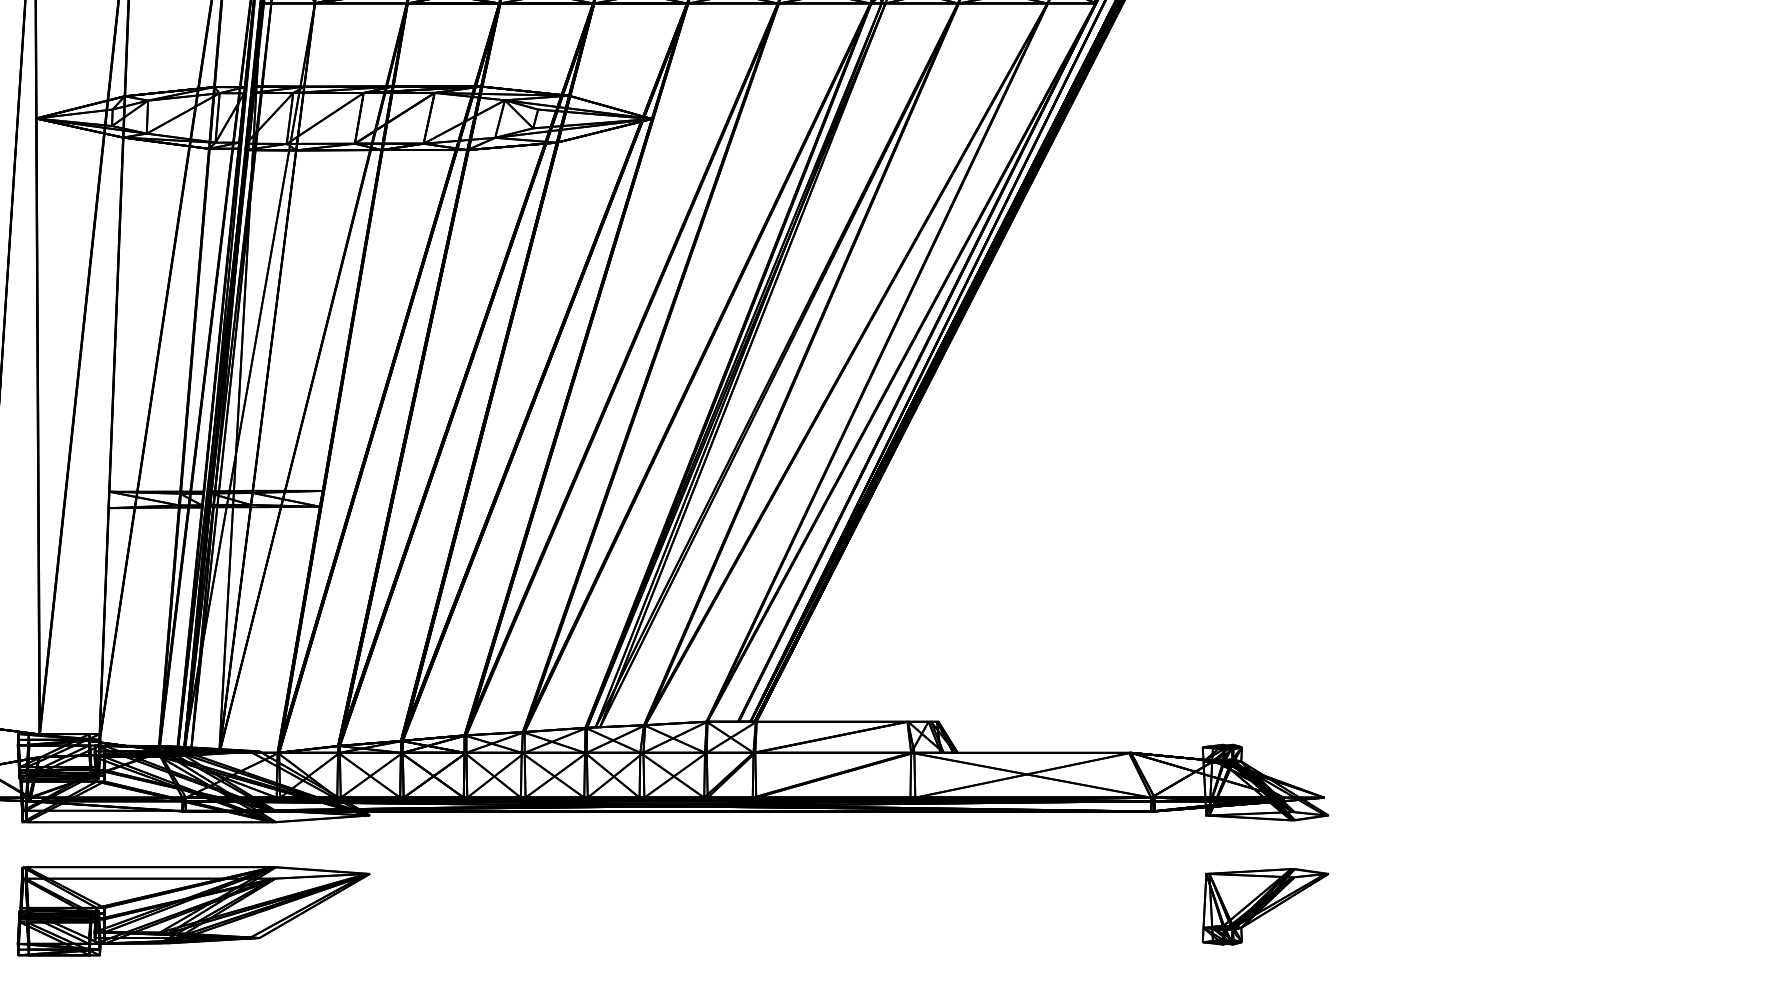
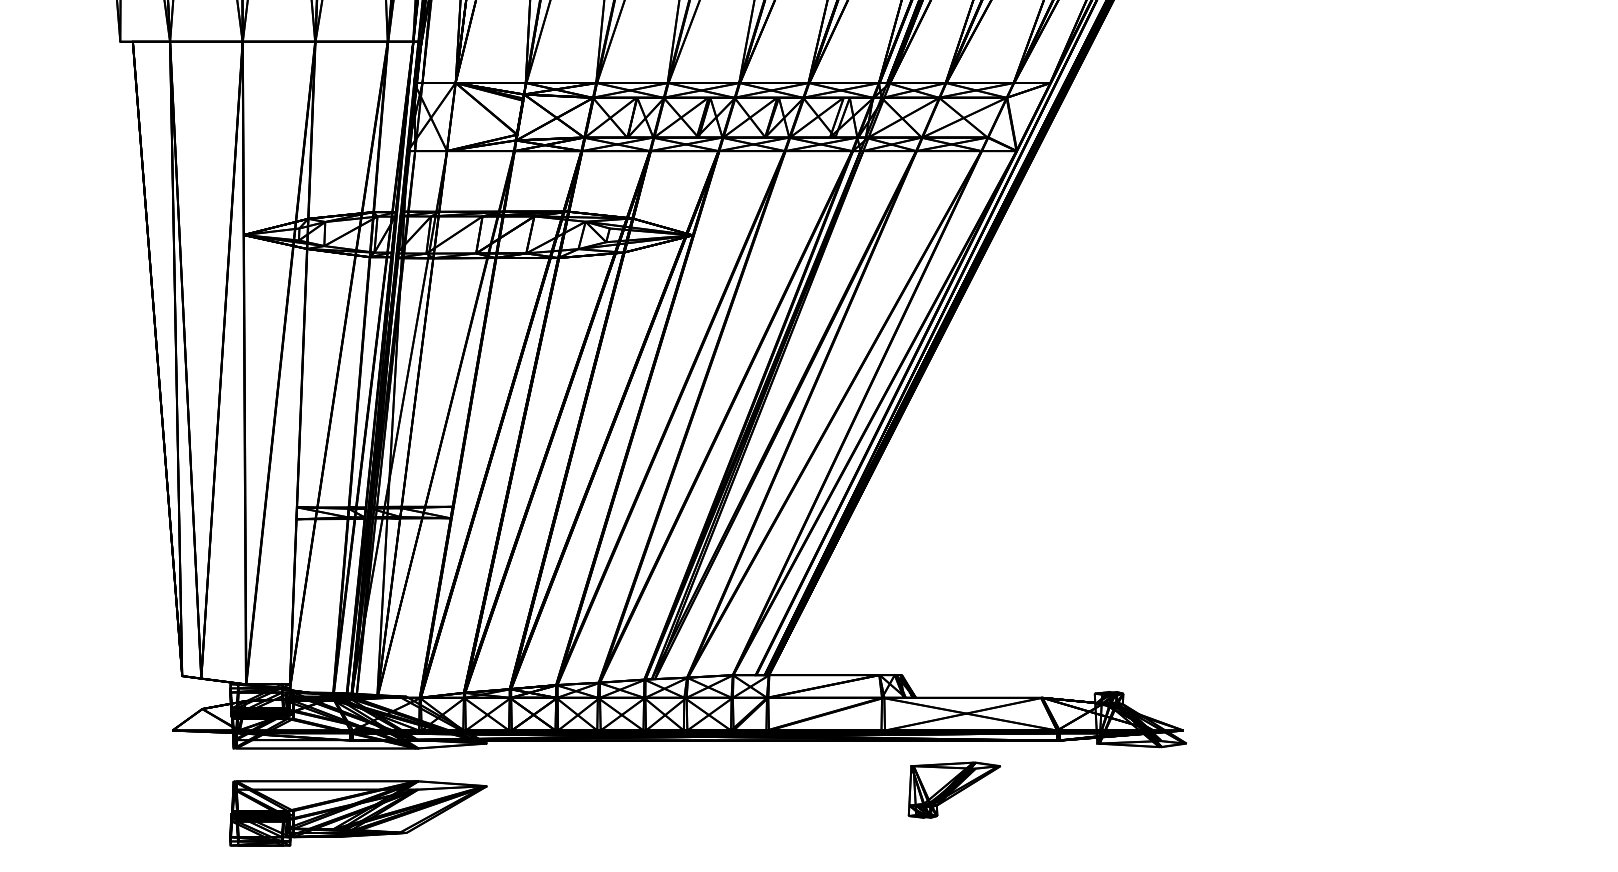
part: (1265, 905) -> (954, 789), moved

